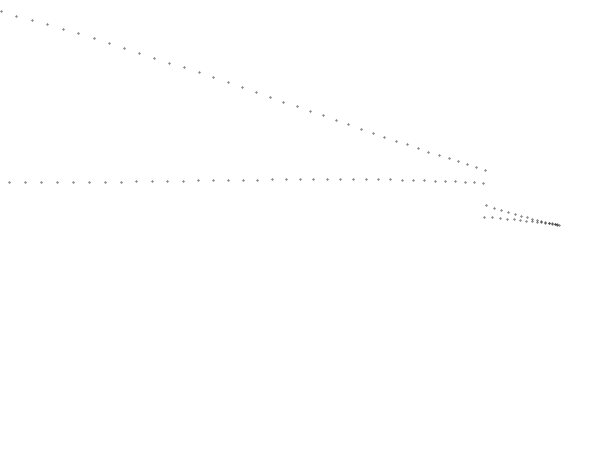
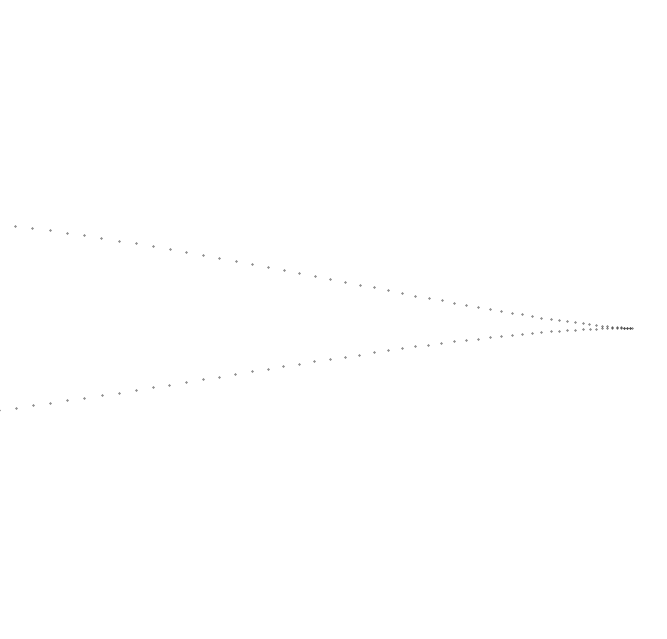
part: (522, 216) -> (591, 325), moved

